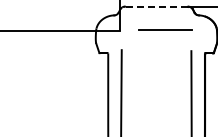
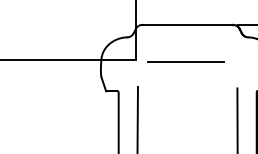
line: (156, 6) -> (187, 24), dashed -> solid
line: (165, 29) -> (186, 60), moved

